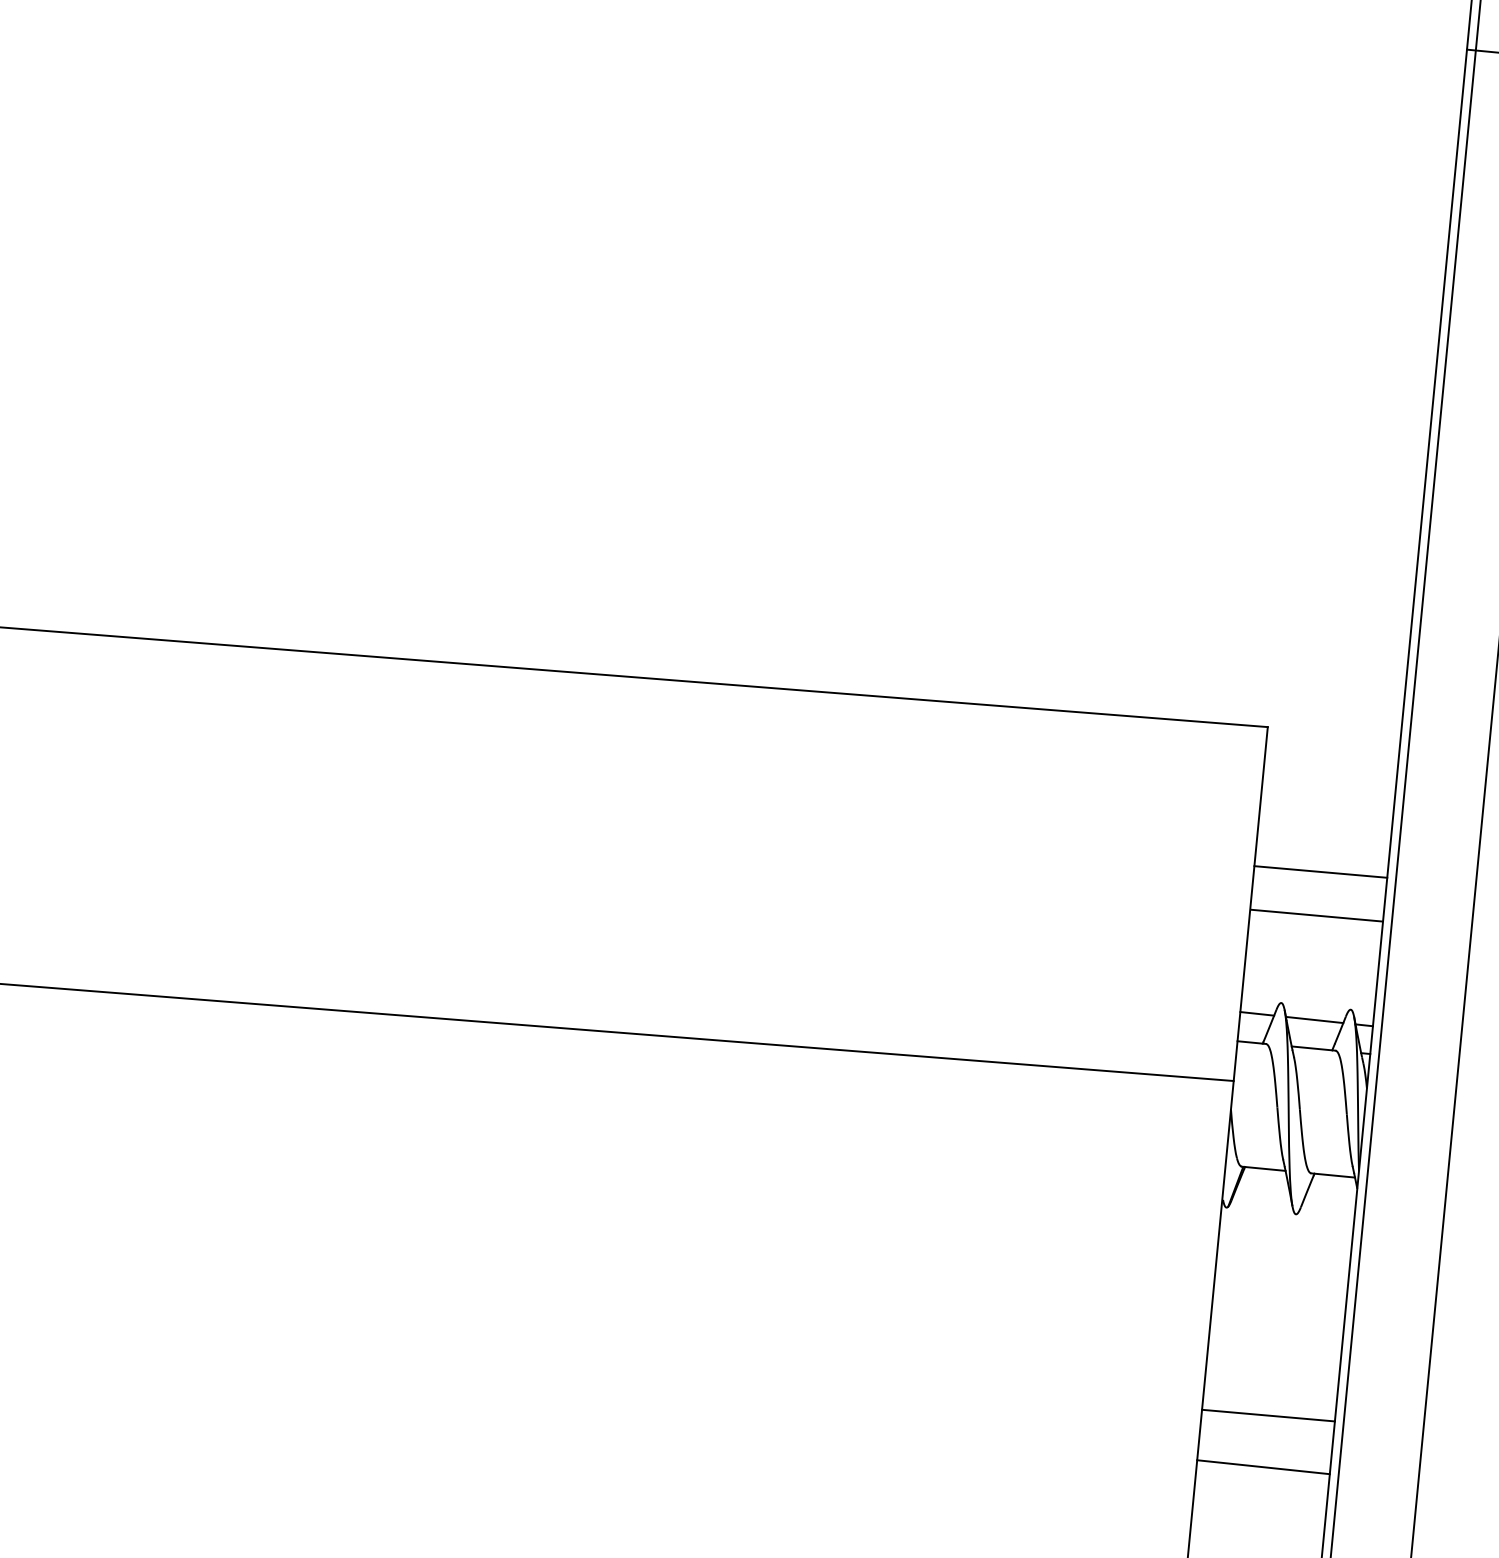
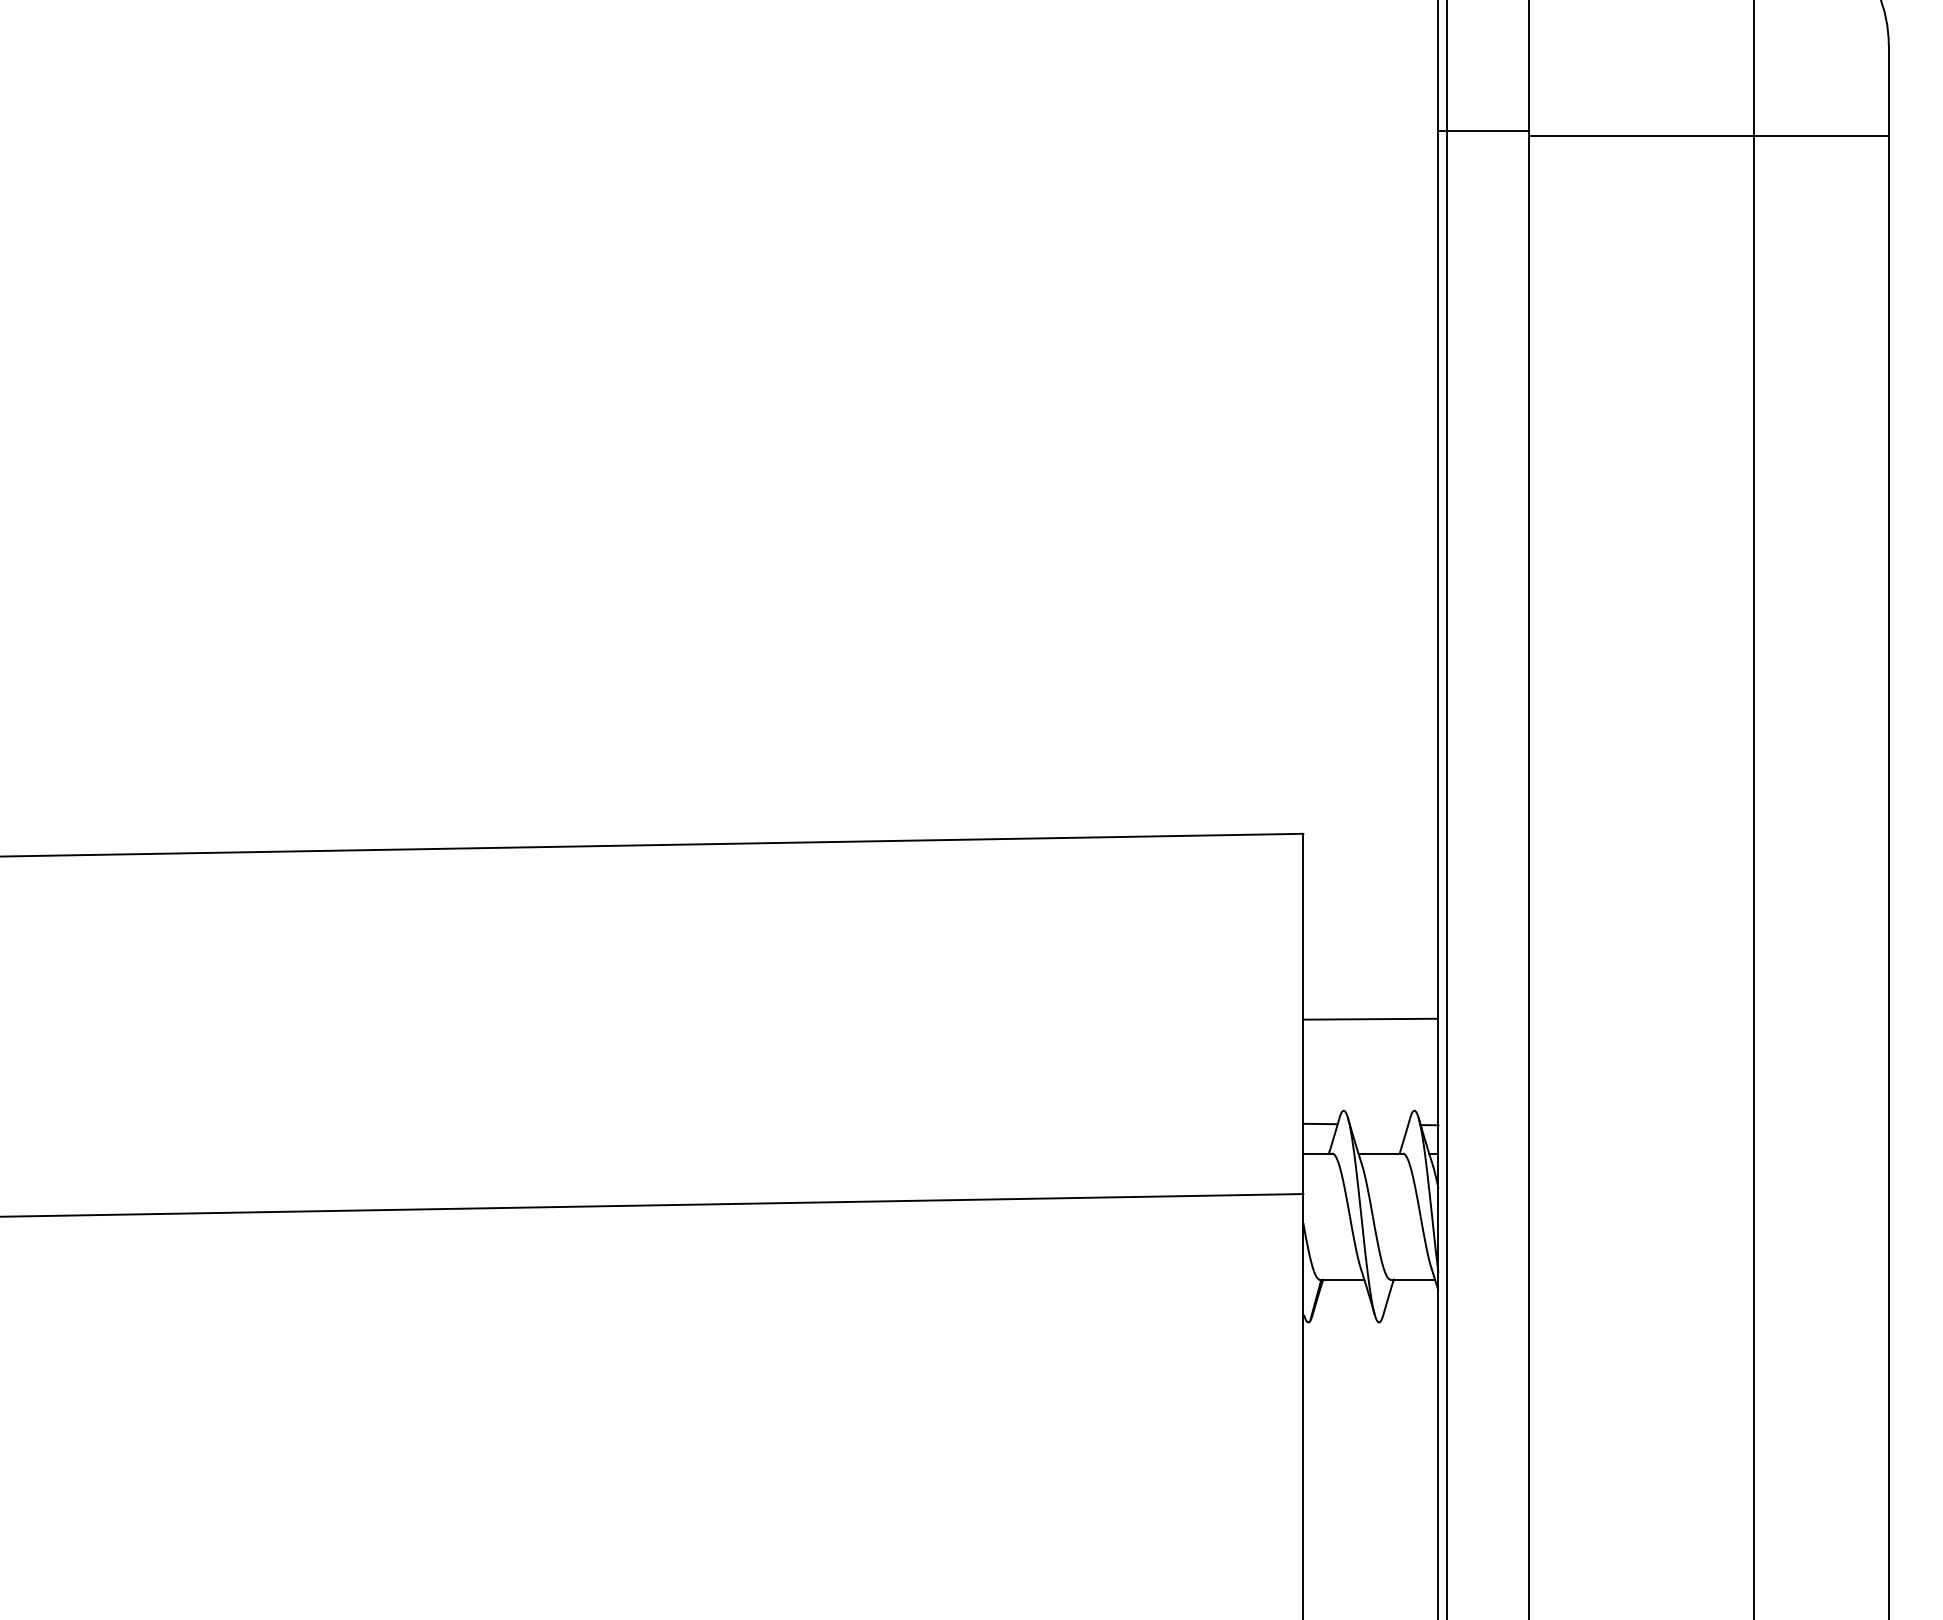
line: (1320, 871) -> (1370, 974), removed
line: (1314, 1019) -> (1378, 1124), removed
line: (1268, 1414) -> (1370, 1527), removed
line: (1263, 1467) -> (1370, 1580), removed

